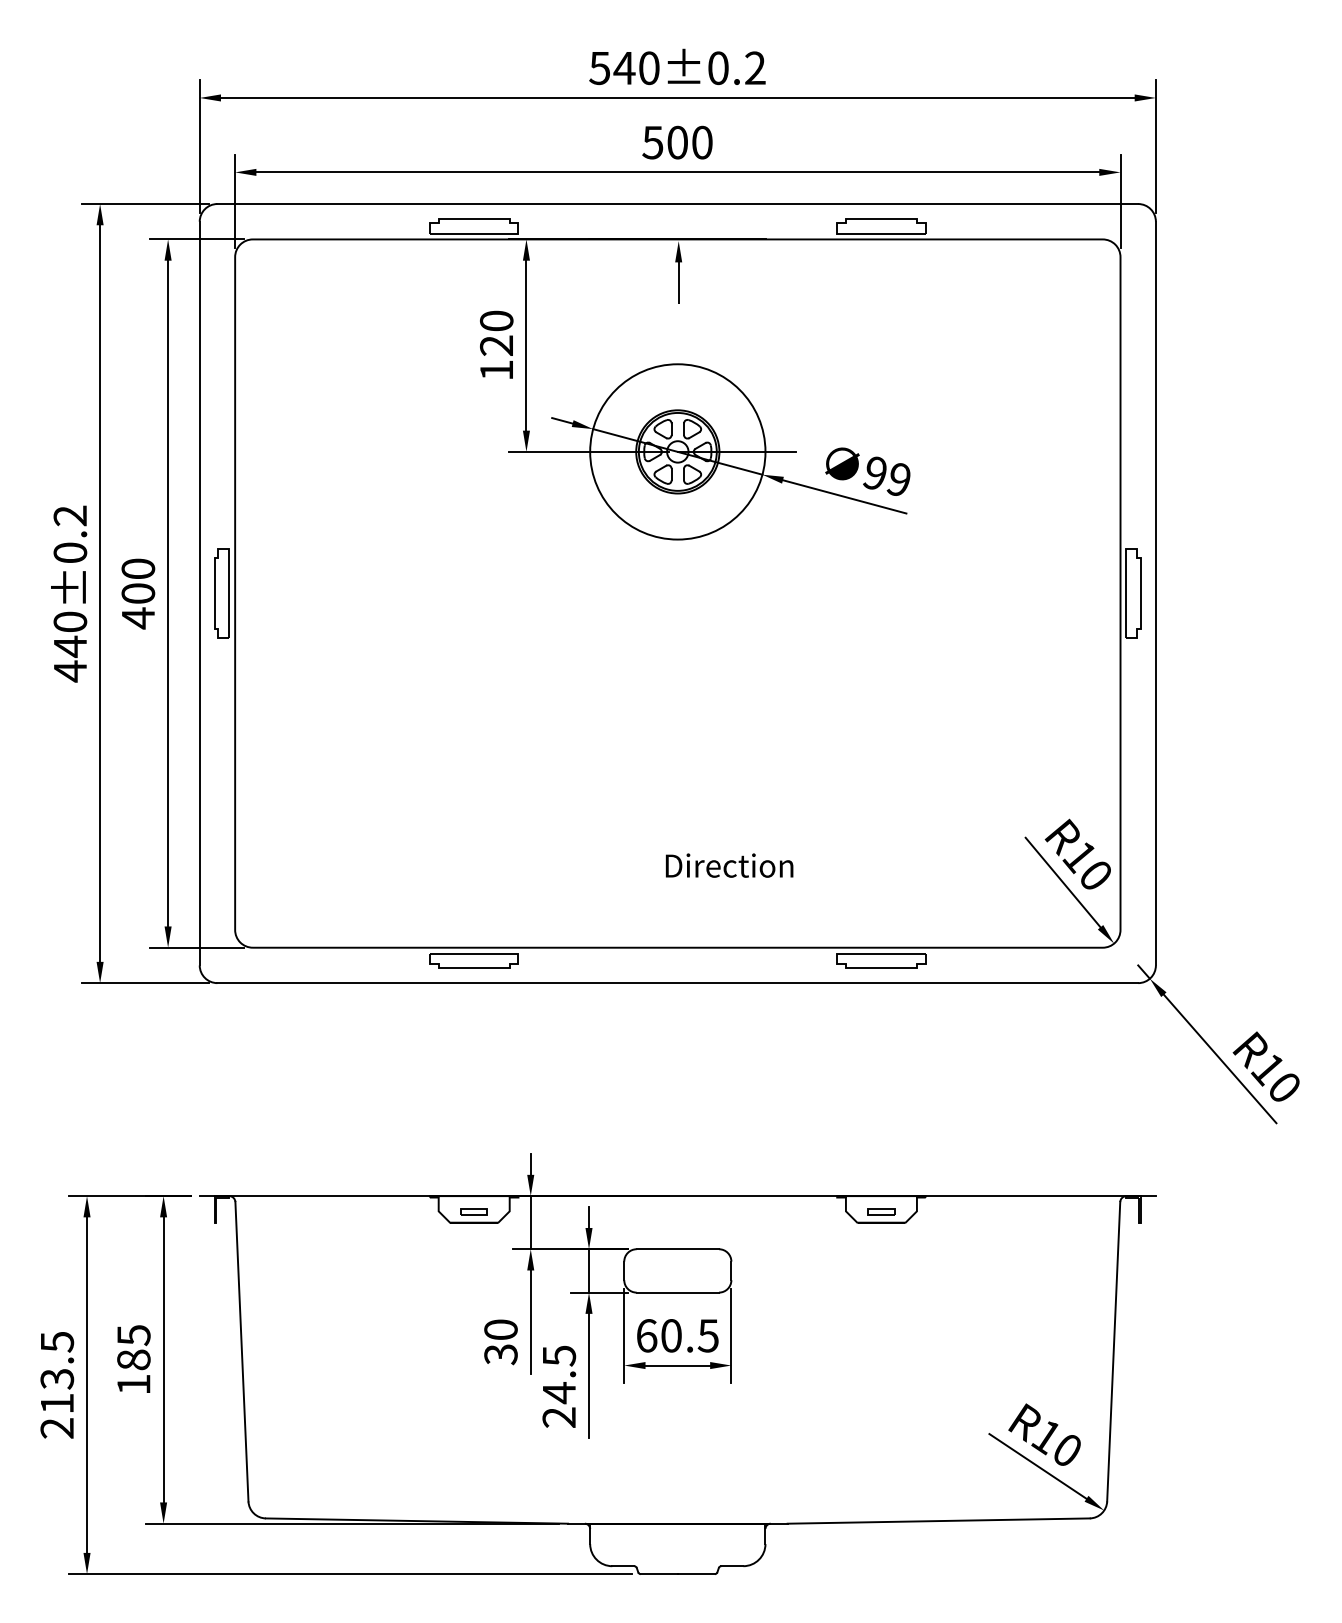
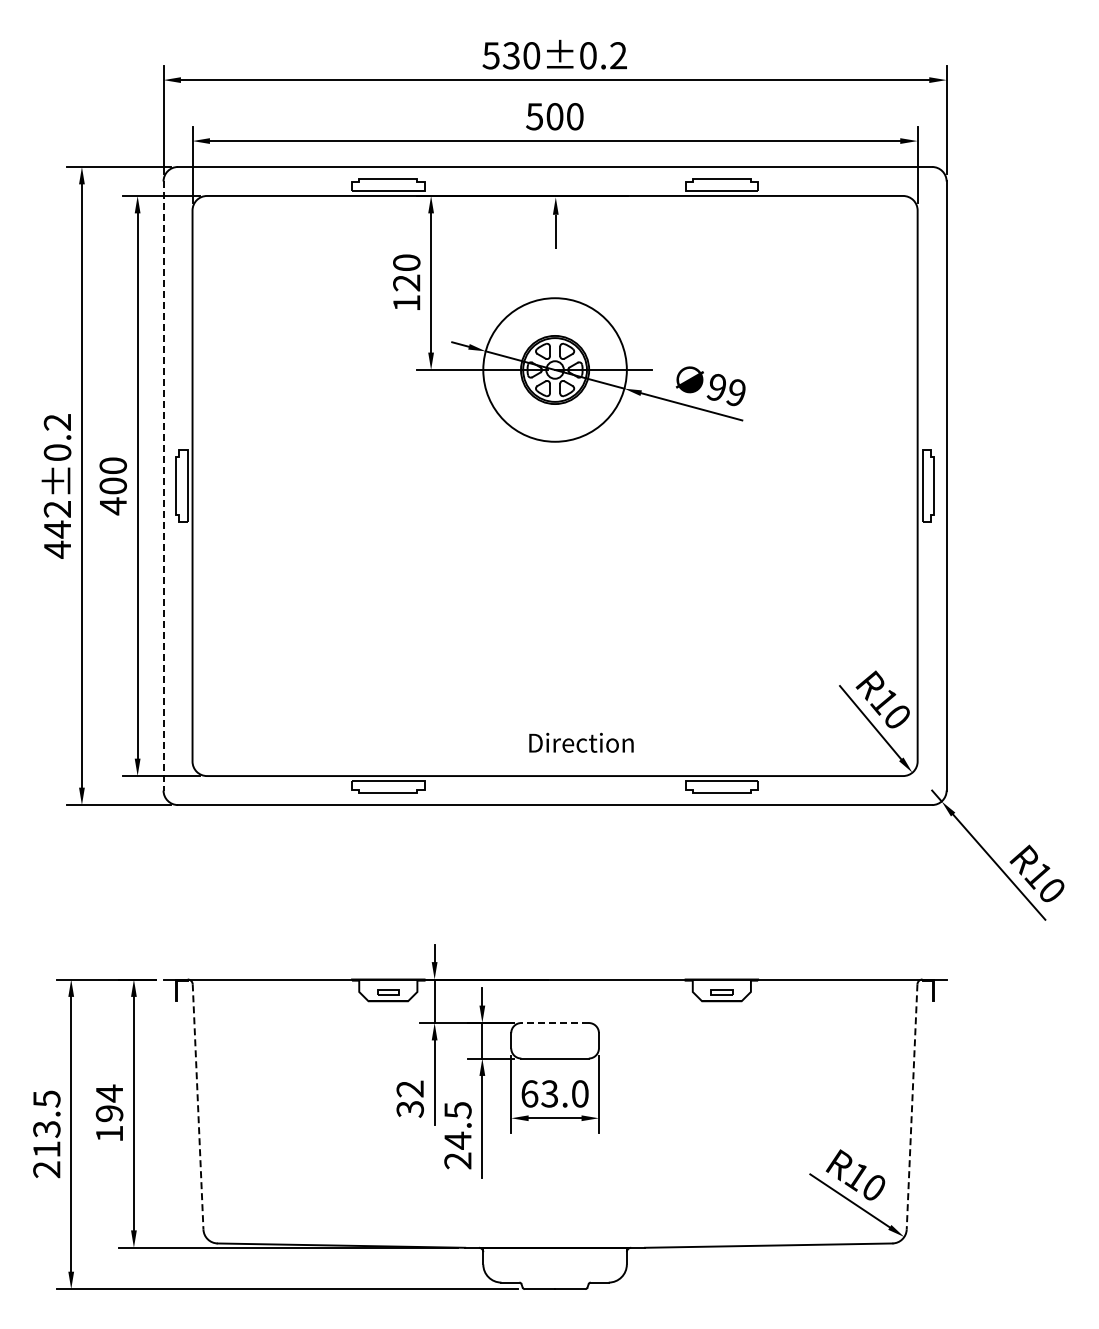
text: (624, 67) -> (511, 55), 540±0.2 -> 530±0.2
line: (199, 594) -> (163, 486), solid -> dashed
text: (70, 622) -> (57, 509), 440±0.2 -> 442±0.2
text: (729, 865) -> (581, 742), moved
line: (678, 1249) -> (555, 1023), solid -> dashed
text: (501, 1329) -> (410, 1088), 30 -> 32
text: (689, 1335) -> (564, 1093), 60.5 -> 63.0
text: (133, 1347) -> (109, 1103), 185 -> 194
line: (242, 1351) -> (198, 1106), solid -> dashed
line: (1114, 1351) -> (912, 1106), solid -> dashed

